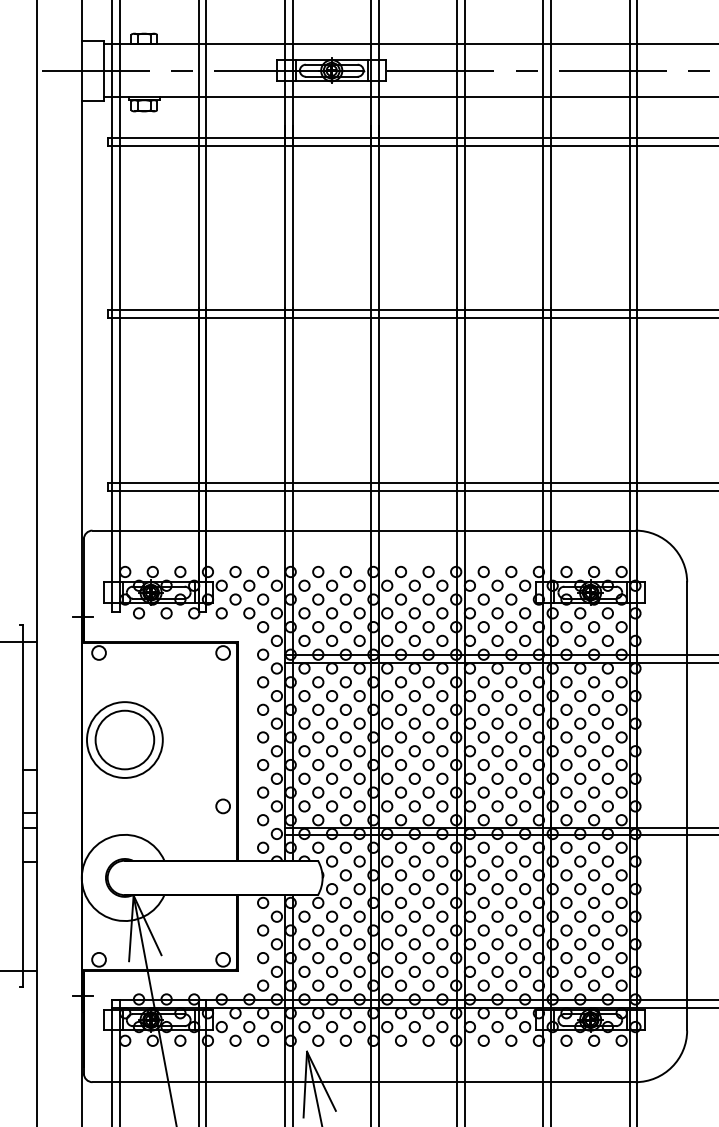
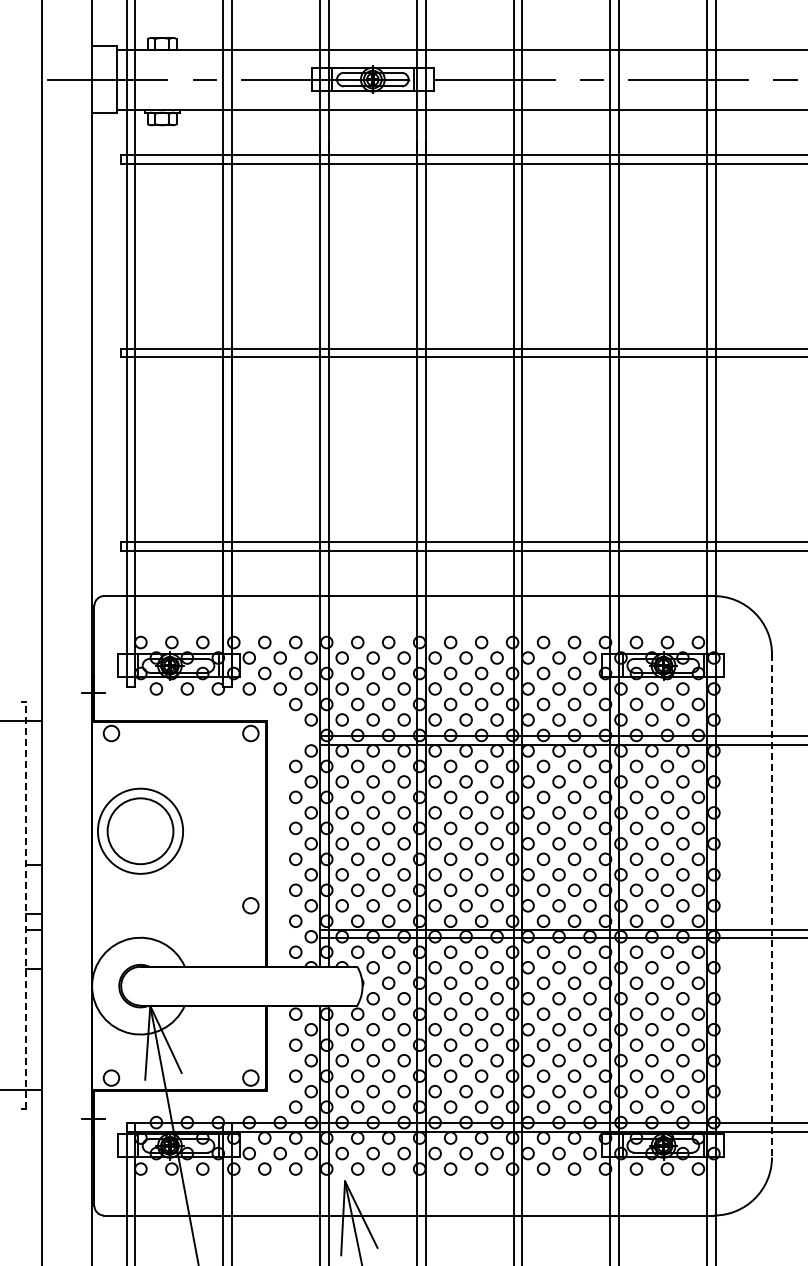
circle: (262, 654) -> (295, 735), removed
line: (22, 806) -> (25, 905), solid -> dashed
line: (686, 806) -> (771, 905), solid -> dashed

